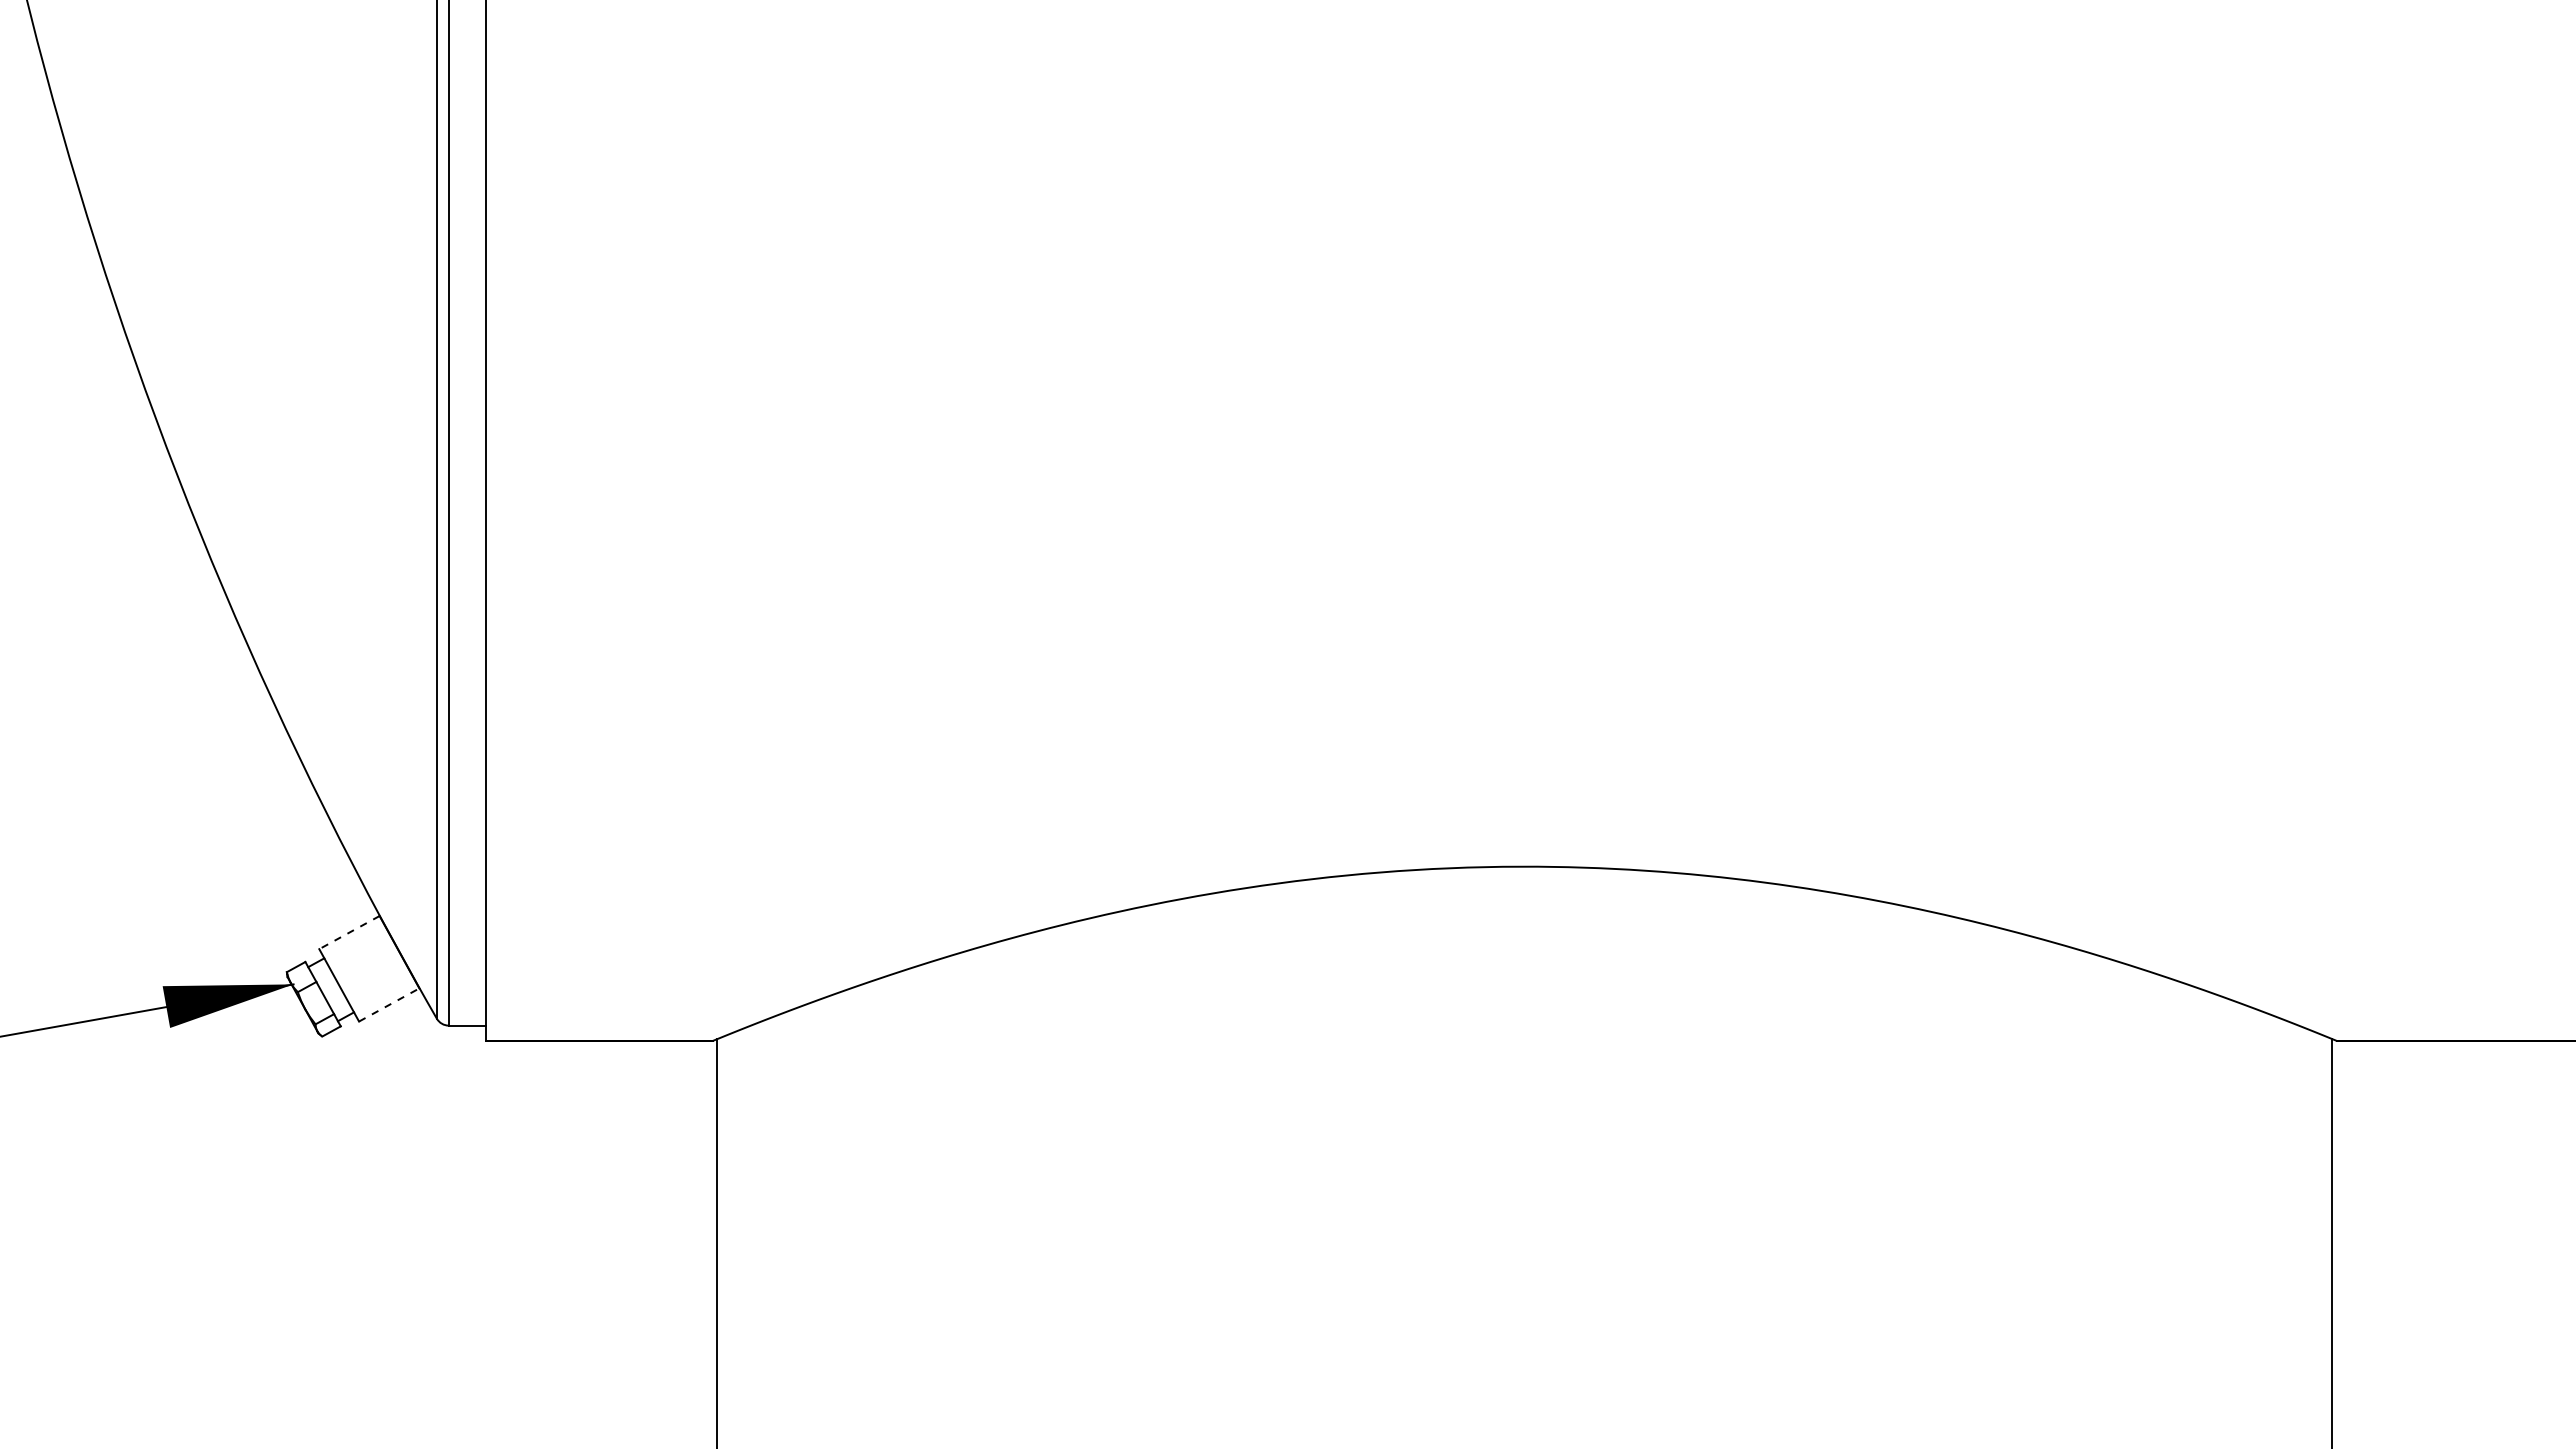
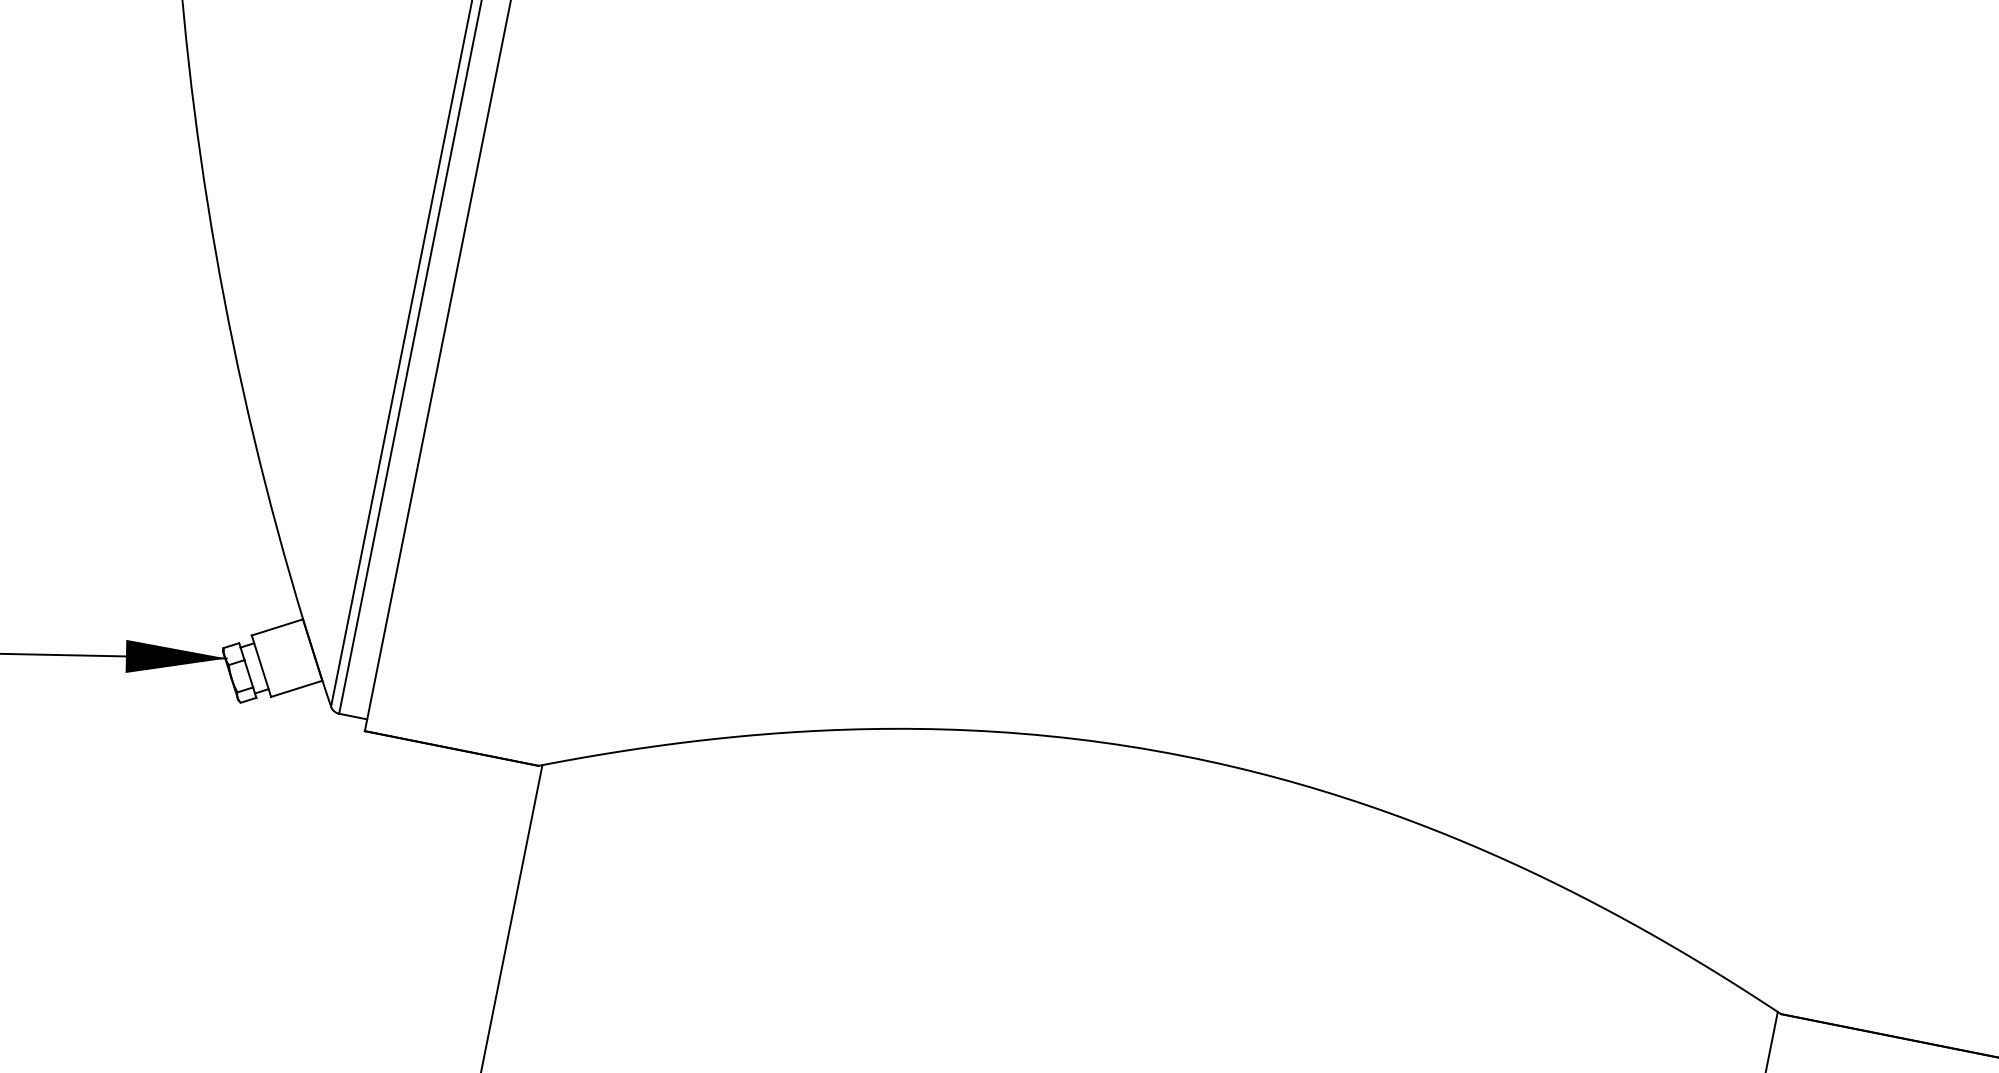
line: (349, 932) -> (277, 627), dashed -> solid
line: (389, 1004) -> (297, 688), dashed -> solid

